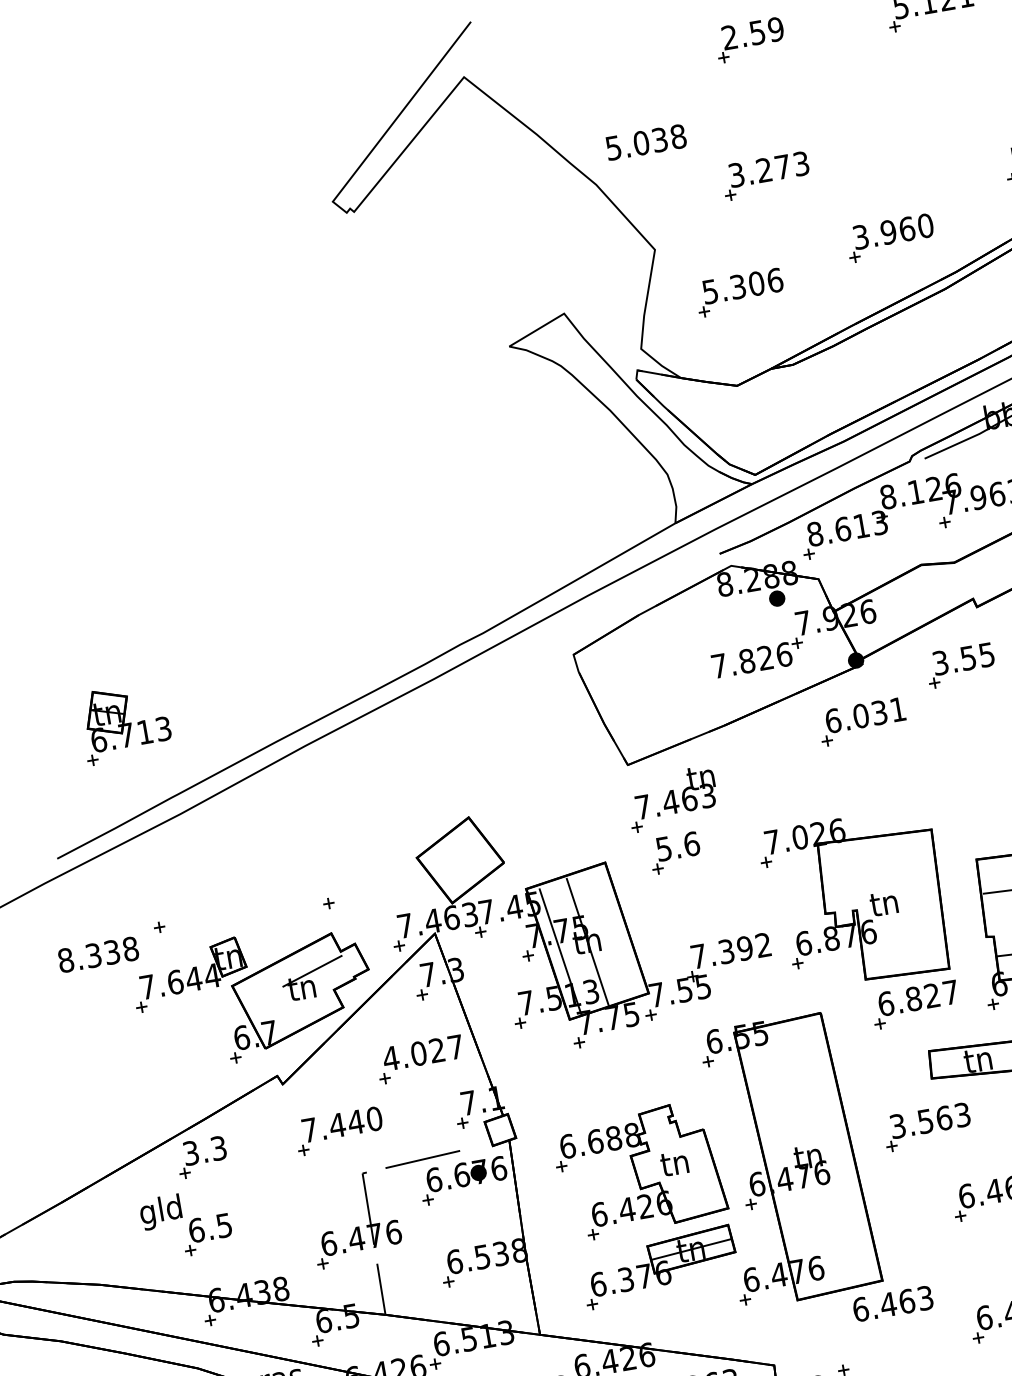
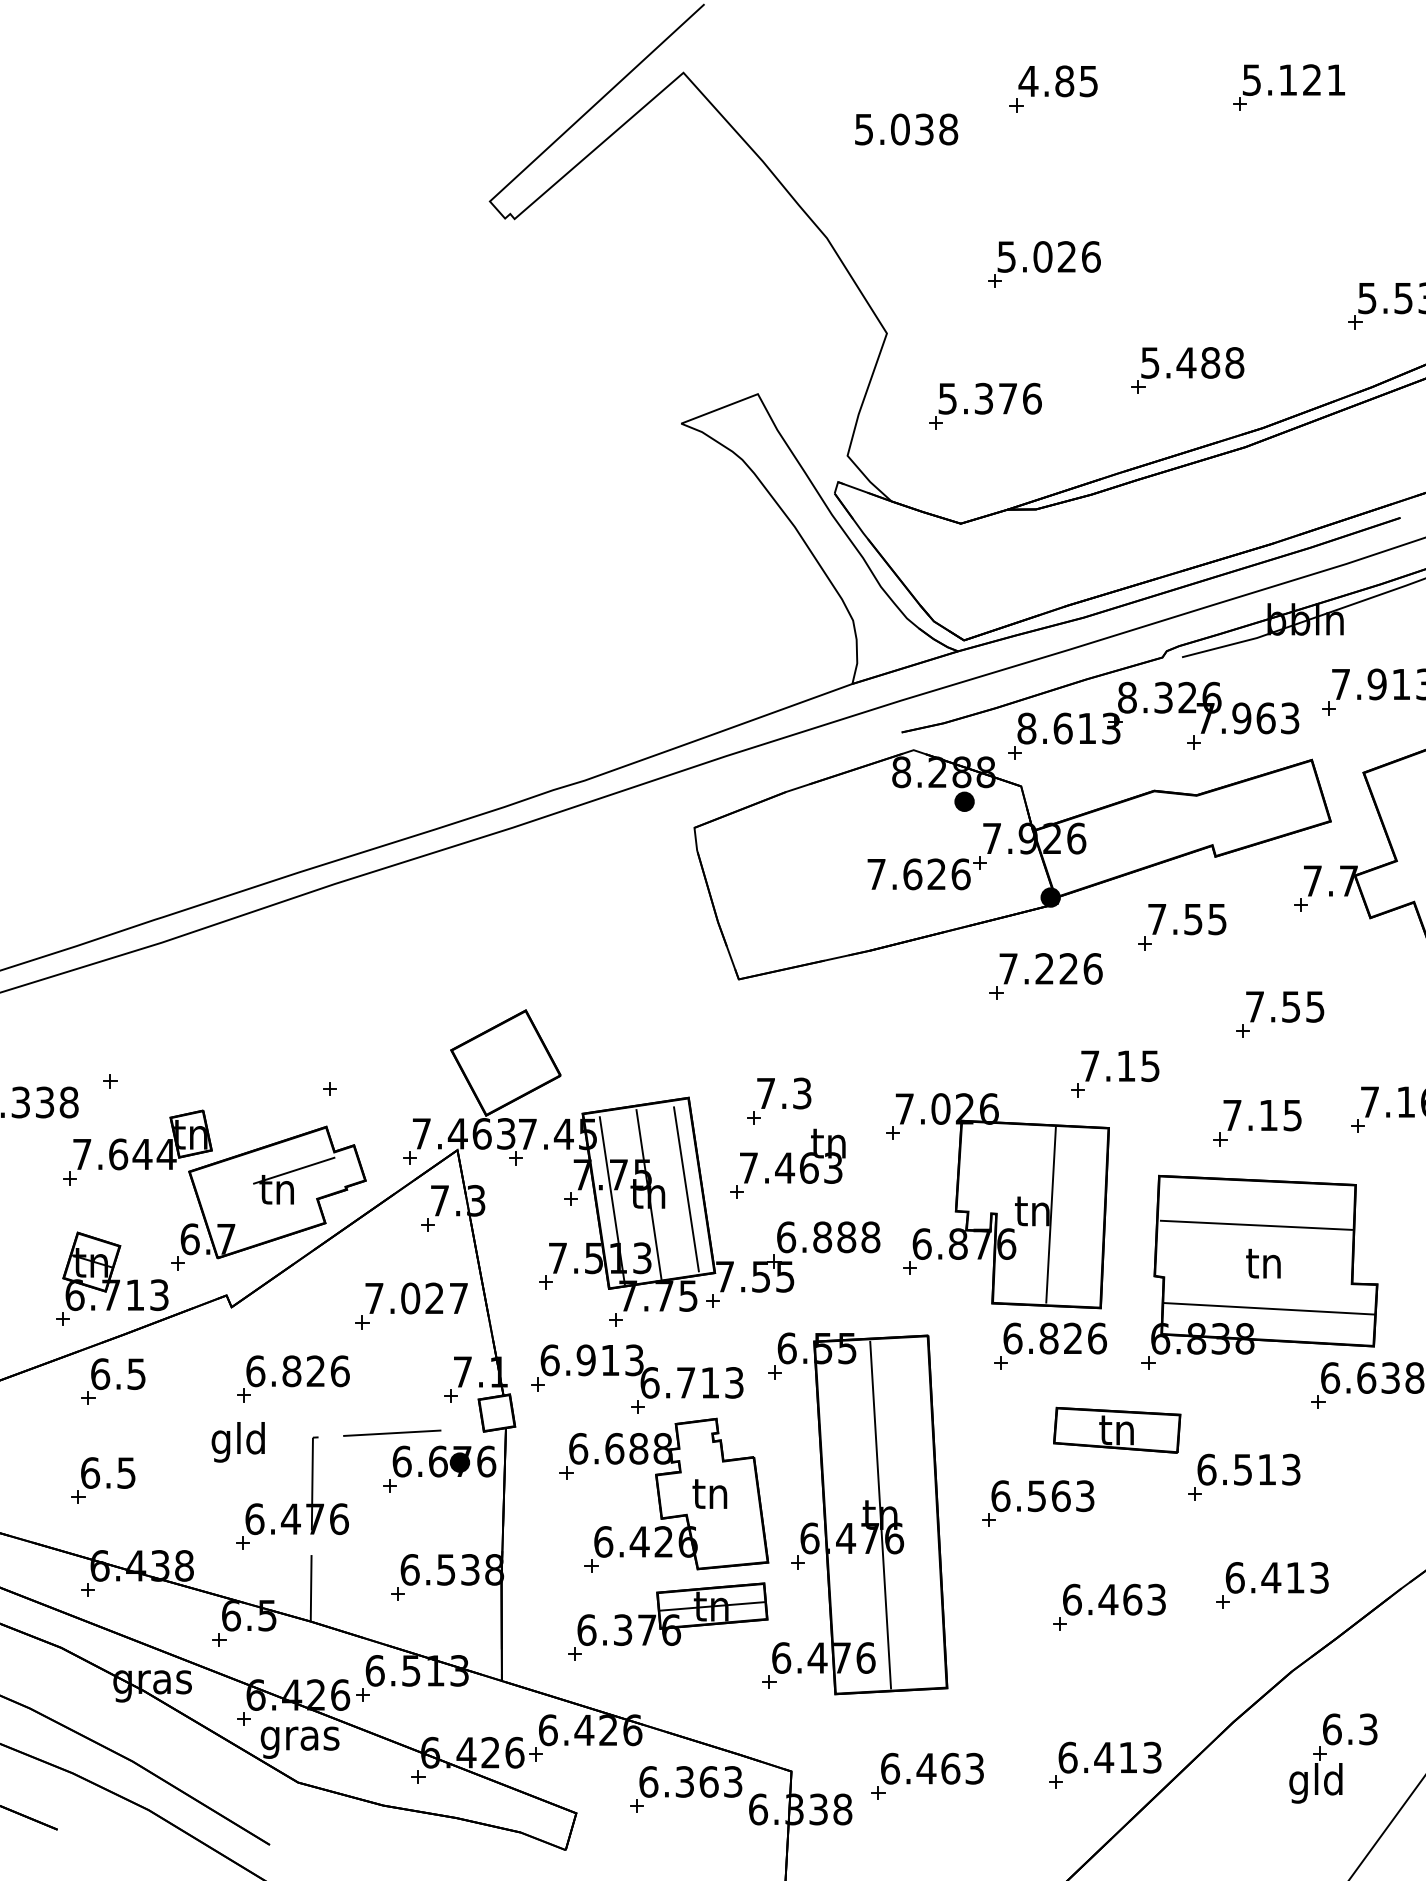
text: (752, 33) -> (1058, 81), 2.59 -> 4.85
text: (646, 142) -> (906, 129), moved
text: (769, 169) -> (1049, 256), 3.273 -> 5.026
text: (893, 231) -> (1192, 362), 3.960 -> 5.488
text: (756, 283) -> (1007, 398), 5.306 -> 5.376
text: (915, 492) -> (1163, 697), 8.126 -> 8.326
text: (747, 661) -> (912, 874), 7.826 -> 7.626
text: (940, 663) -> (1157, 919), 3.55 -> 7.55
text: (865, 714) -> (1050, 968), 6.031 -> 7.226
part: (125, 722) -> (112, 1278), moved
part: (929, 786) -> (1115, 1073), added
part: (672, 798) -> (787, 1163), moved
text: (678, 846) -> (784, 1093), 5.6 -> 7.3
line: (898, 903) -> (1050, 1214), added
line: (615, 933) -> (686, 1189), added
text: (731, 950) -> (828, 1237), 7.392 -> 6.888
text: (950, 992) -> (1097, 1338), 6.827 -> 6.826
text: (391, 1058) -> (374, 1298), 4.027 -> 7.027
part: (603, 1084) -> (637, 1378), added
text: (341, 1124) -> (297, 1371), 7.440 -> 6.826
text: (897, 1126) -> (1000, 1496), 3.563 -> 6.563
text: (205, 1151) -> (118, 1374), 3.3 -> 6.5
line: (808, 1156) -> (880, 1514), added
text: (160, 1212) -> (237, 1442), moved
text: (893, 1303) -> (932, 1768), moved

